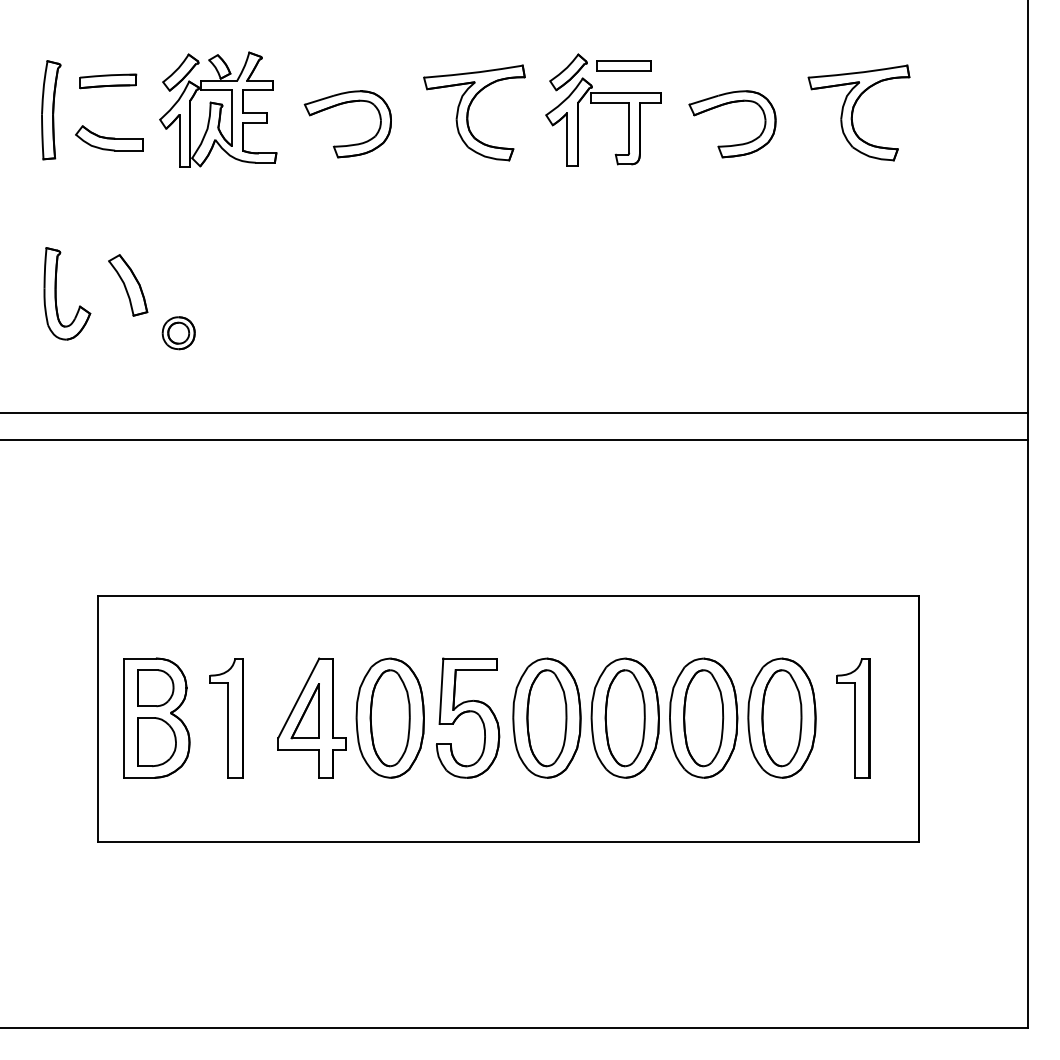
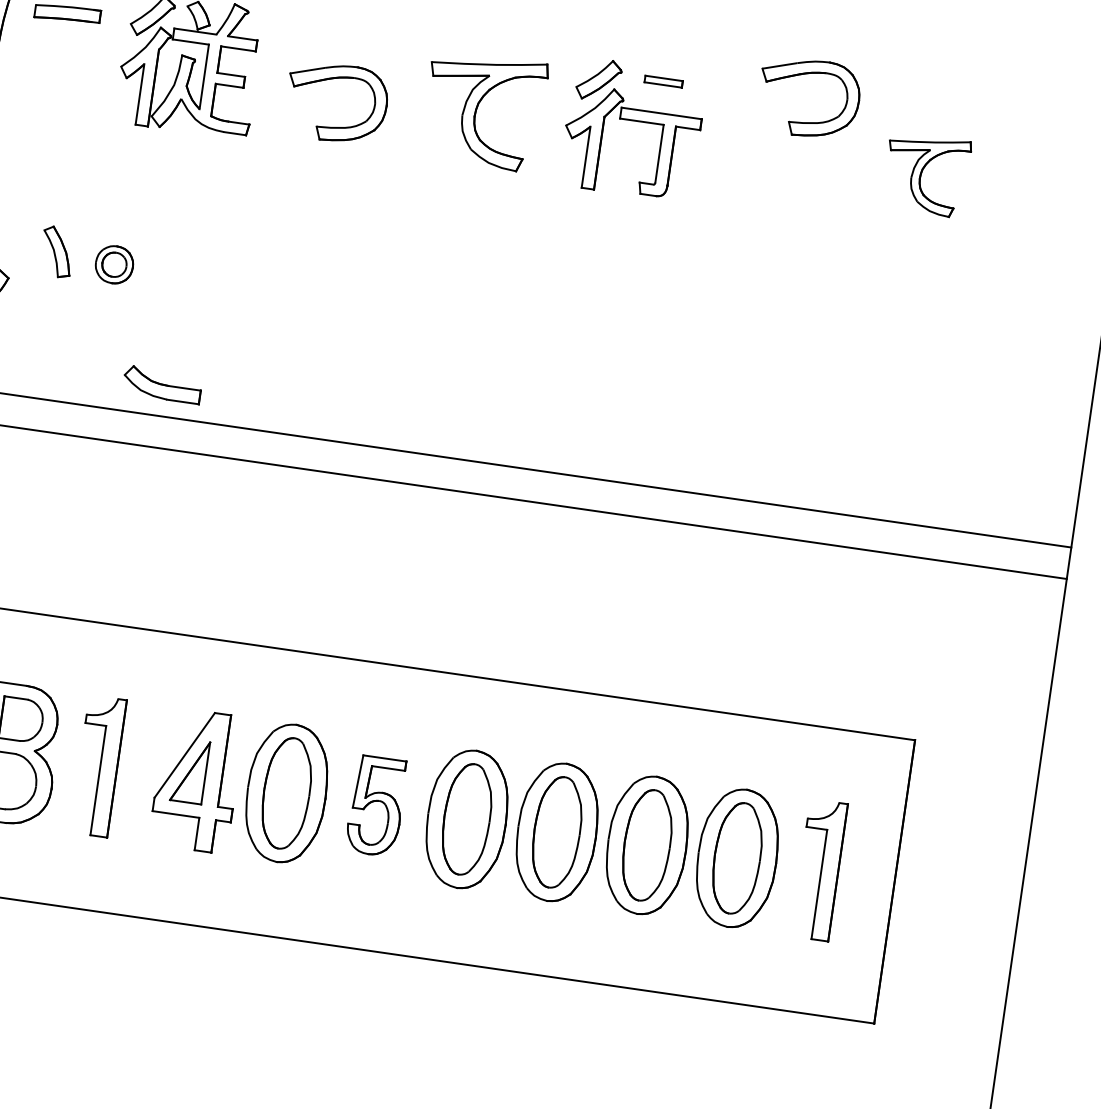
part: (623, 65) -> (663, 81), size x0.6
part: (858, 112) -> (925, 174), size x0.7
part: (109, 138) -> (162, 384), moved
part: (732, 144) -> (805, 121), moved
part: (128, 285) -> (57, 252), size x0.7
part: (178, 333) -> (114, 265), moved
part: (468, 717) -> (376, 805), size x0.7

